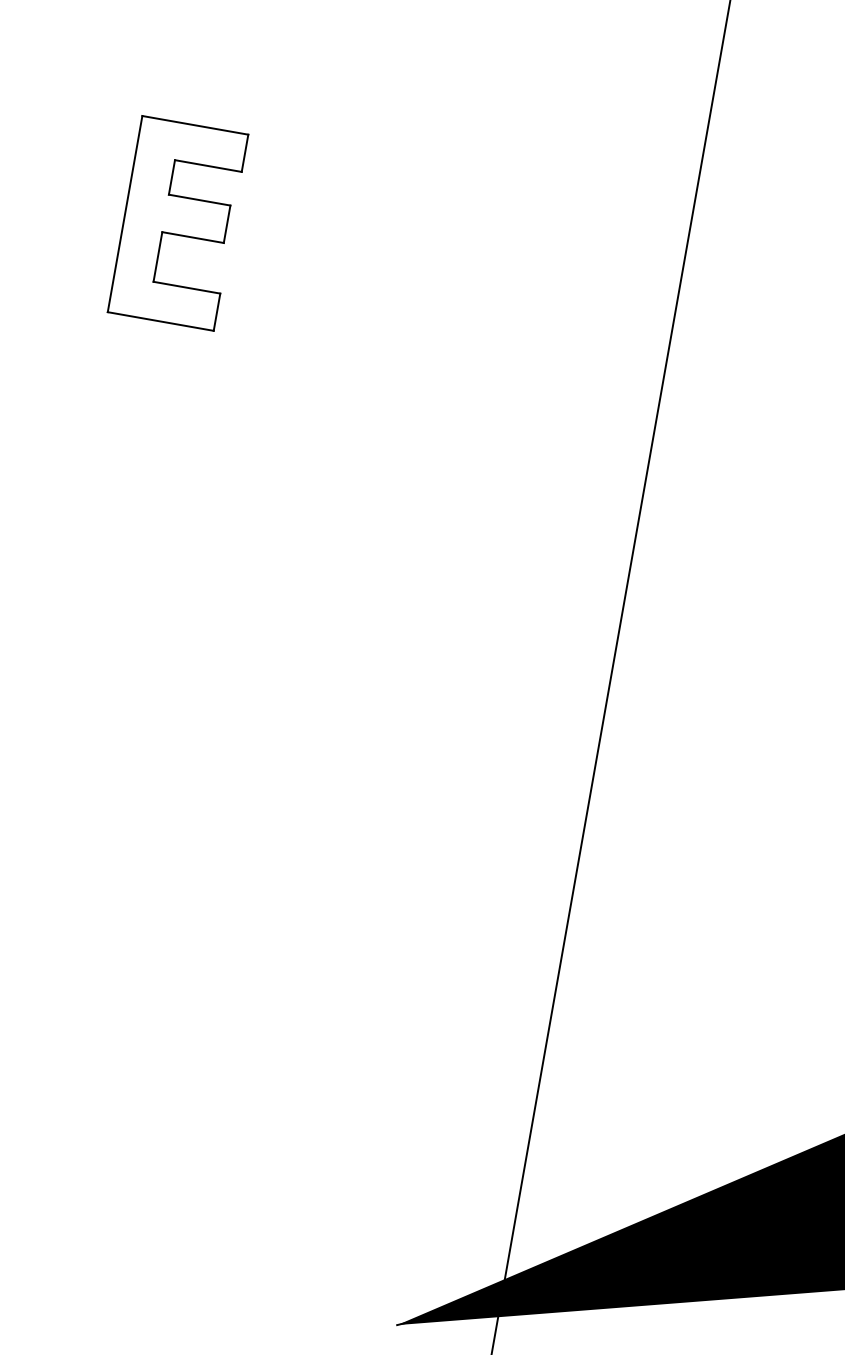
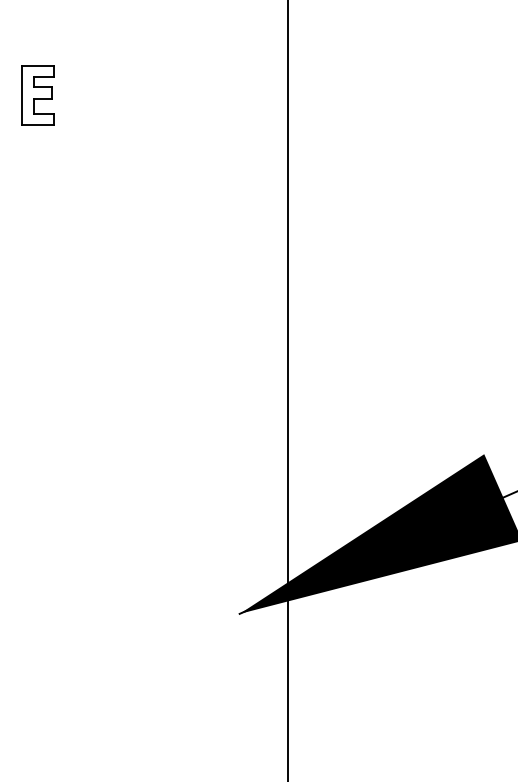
part: (176, 223) -> (37, 95), size x0.6

